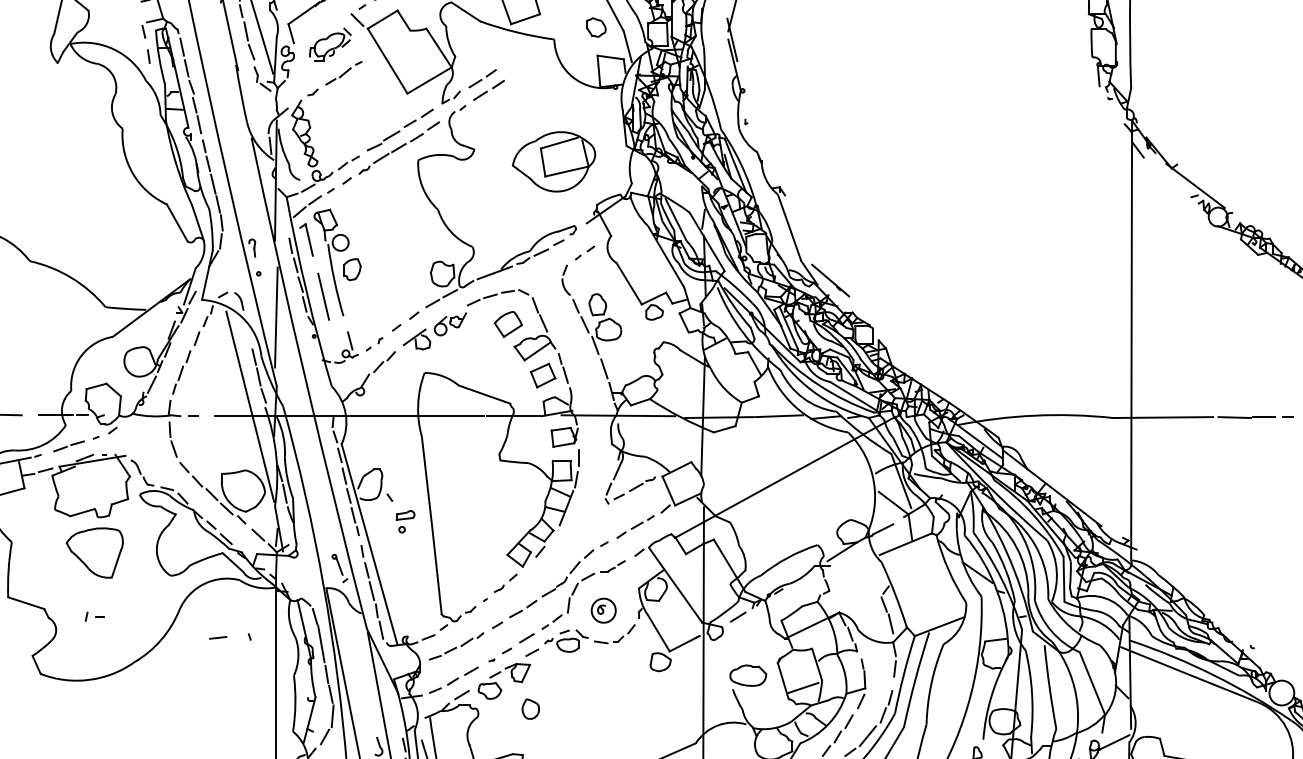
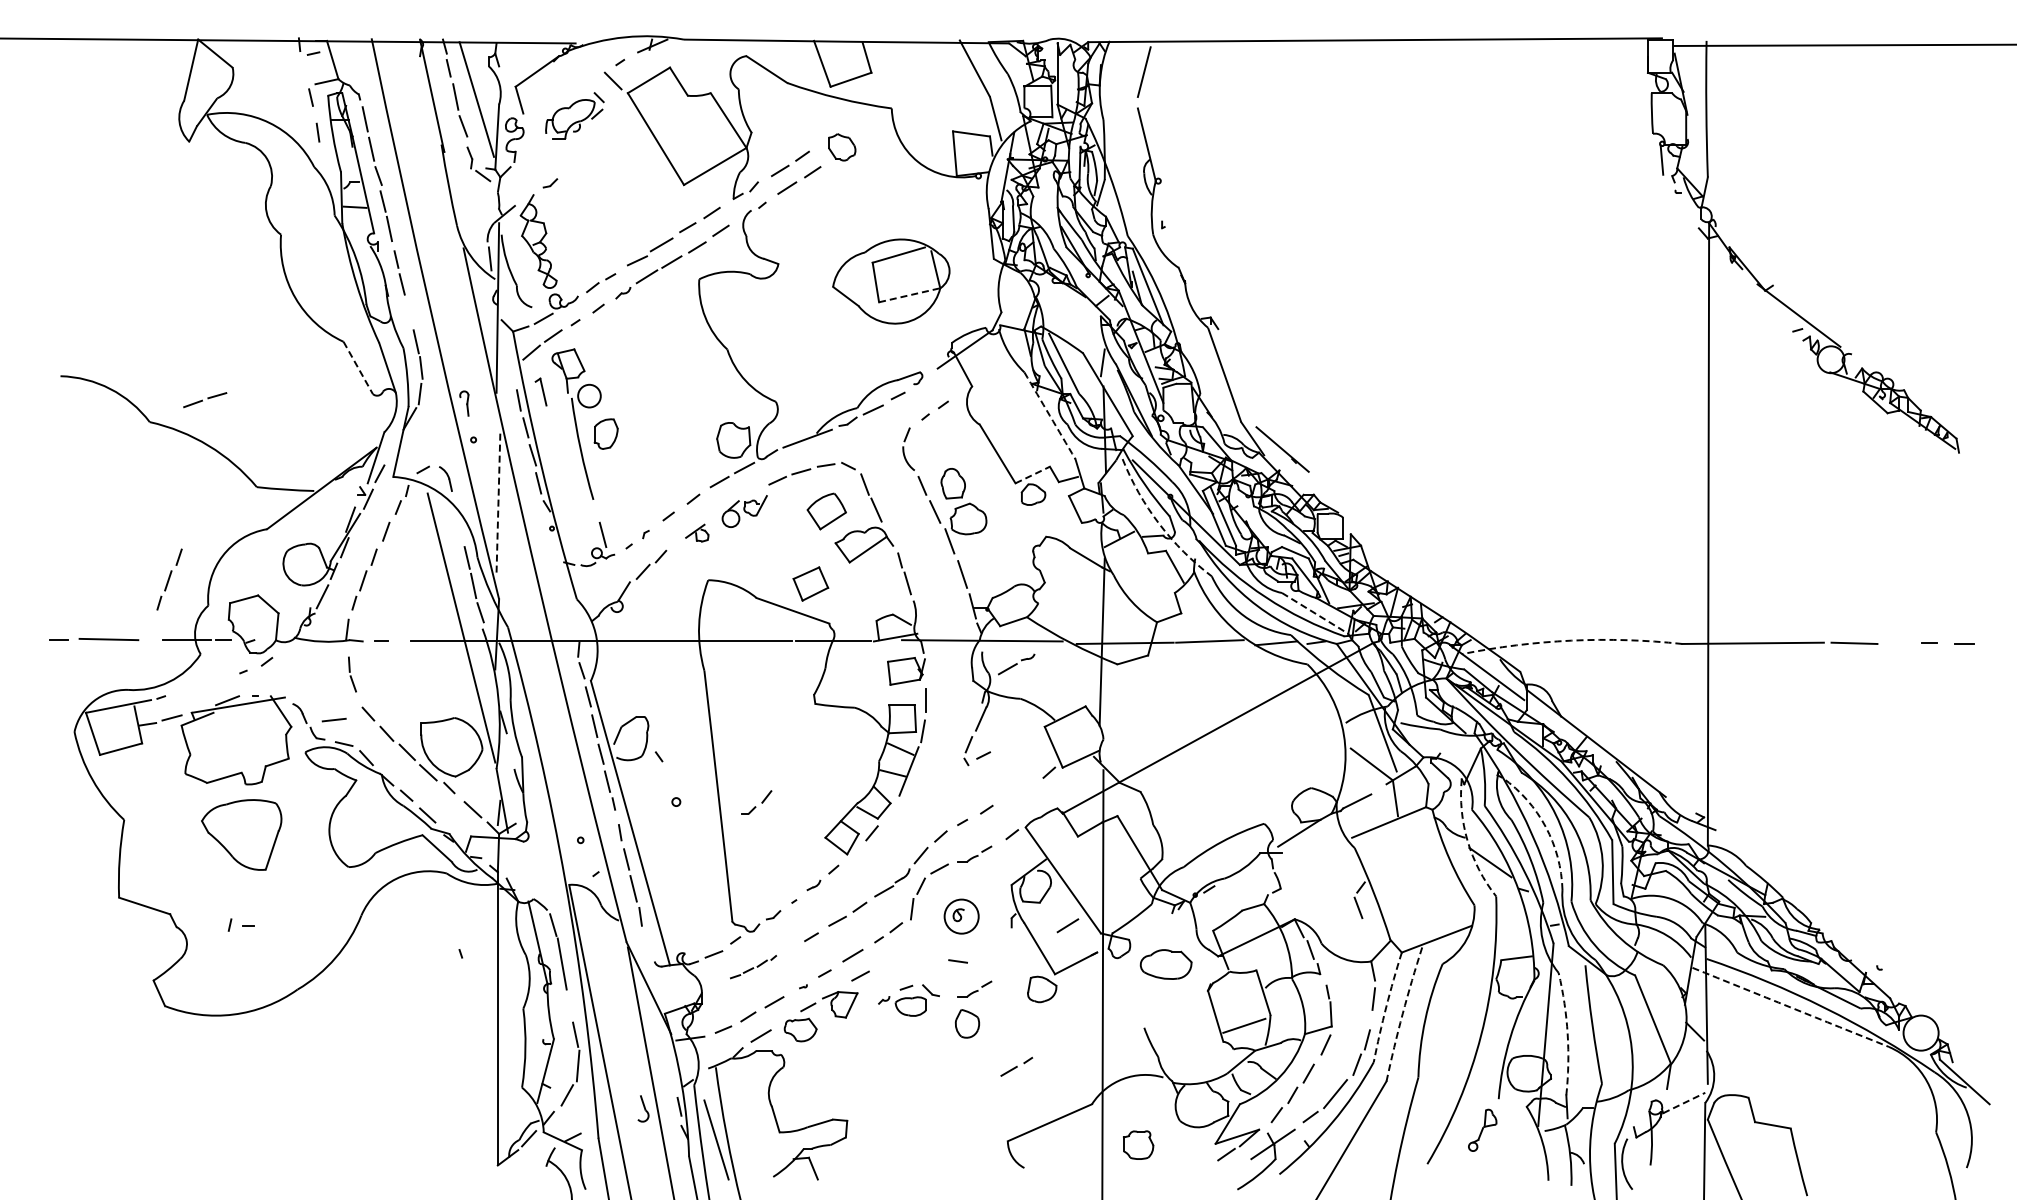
part: (596, 27) -> (842, 147), moved
line: (732, 40) -> (1143, 109), removed
part: (343, 73) -> (593, 156), removed
line: (1137, 150) -> (1717, 265), removed
line: (567, 171) -> (910, 295), solid -> dashed
line: (213, 183) -> (409, 312), removed
line: (177, 222) -> (358, 367), solid -> dashed
part: (306, 239) -> (540, 391), size x0.6
arc: (665, 256) -> (1049, 415), solid -> dashed
line: (323, 296) -> (565, 472), removed
line: (654, 298) -> (1033, 474), solid -> dashed
line: (276, 317) -> (498, 501), solid -> dashed
arc: (743, 332) -> (1159, 523), solid -> dashed
part: (416, 339) -> (696, 533), size x0.6
part: (43, 372) -> (169, 579), added
part: (542, 375) -> (810, 583), moved
line: (853, 396) -> (1315, 613), solid -> dashed
arc: (1034, 415) -> (1571, 640), solid -> dashed
line: (1263, 416) -> (1895, 642), removed
part: (173, 439) -> (352, 674), size x0.7
part: (69, 446) -> (205, 400), moved
part: (642, 484) -> (1016, 664), moved
line: (284, 493) -> (510, 750), removed
part: (405, 515) -> (680, 781), removed
part: (642, 522) -> (1016, 1066), moved
arc: (1016, 547) -> (1545, 826), solid -> dashed
arc: (961, 557) -> (1467, 841), solid -> dashed
line: (339, 566) -> (587, 853), removed
line: (737, 616) -> (1067, 925), moved
line: (890, 623) -> (1367, 934), removed
line: (380, 630) -> (646, 944), removed
part: (624, 633) -> (756, 802), moved
line: (217, 637) -> (333, 719), moved
part: (566, 641) -> (908, 1000), moved
part: (456, 645) -> (753, 966), size x0.6
part: (612, 661) -> (974, 988), added
line: (326, 674) -> (569, 1006), removed
arc: (904, 674) -> (1386, 1006), solid -> dashed
arc: (1189, 674) -> (1790, 1007), solid -> dashed
part: (747, 675) -> (1165, 964), moved
arc: (915, 679) -> (1402, 1013), solid -> dashed
arc: (1031, 693) -> (1567, 1033), solid -> dashed
part: (530, 708) -> (966, 1023), moved
line: (1114, 742) -> (1684, 1102), solid -> dashed

